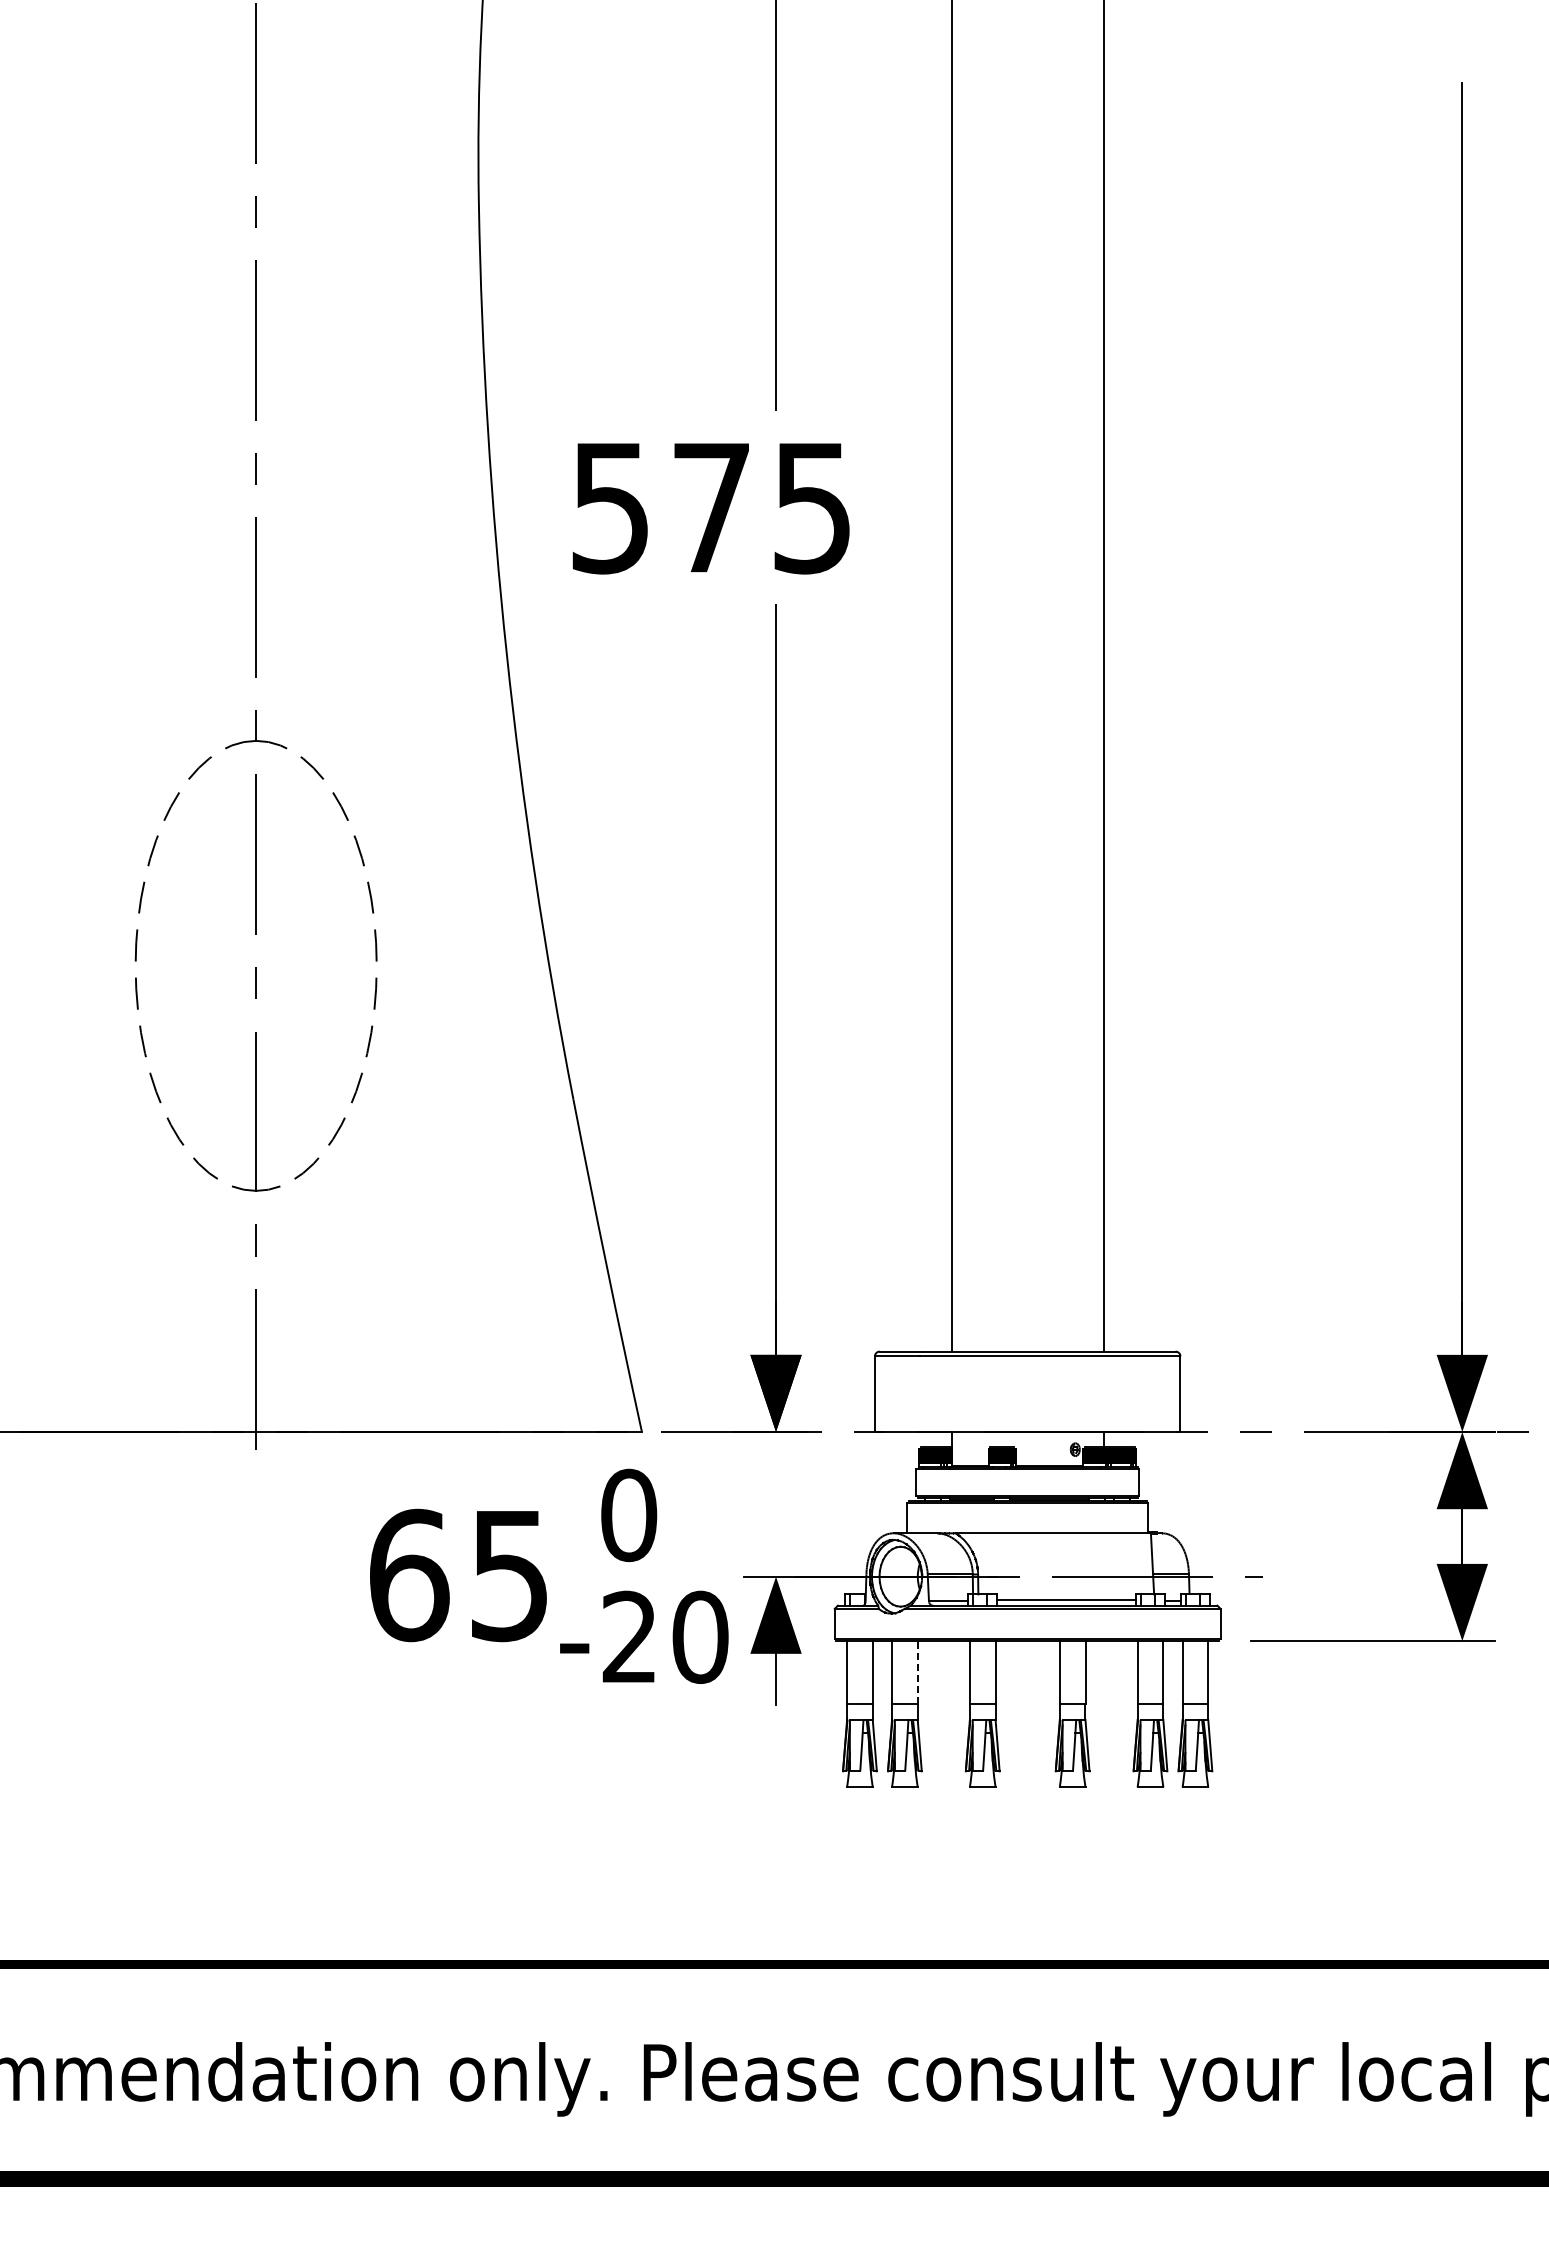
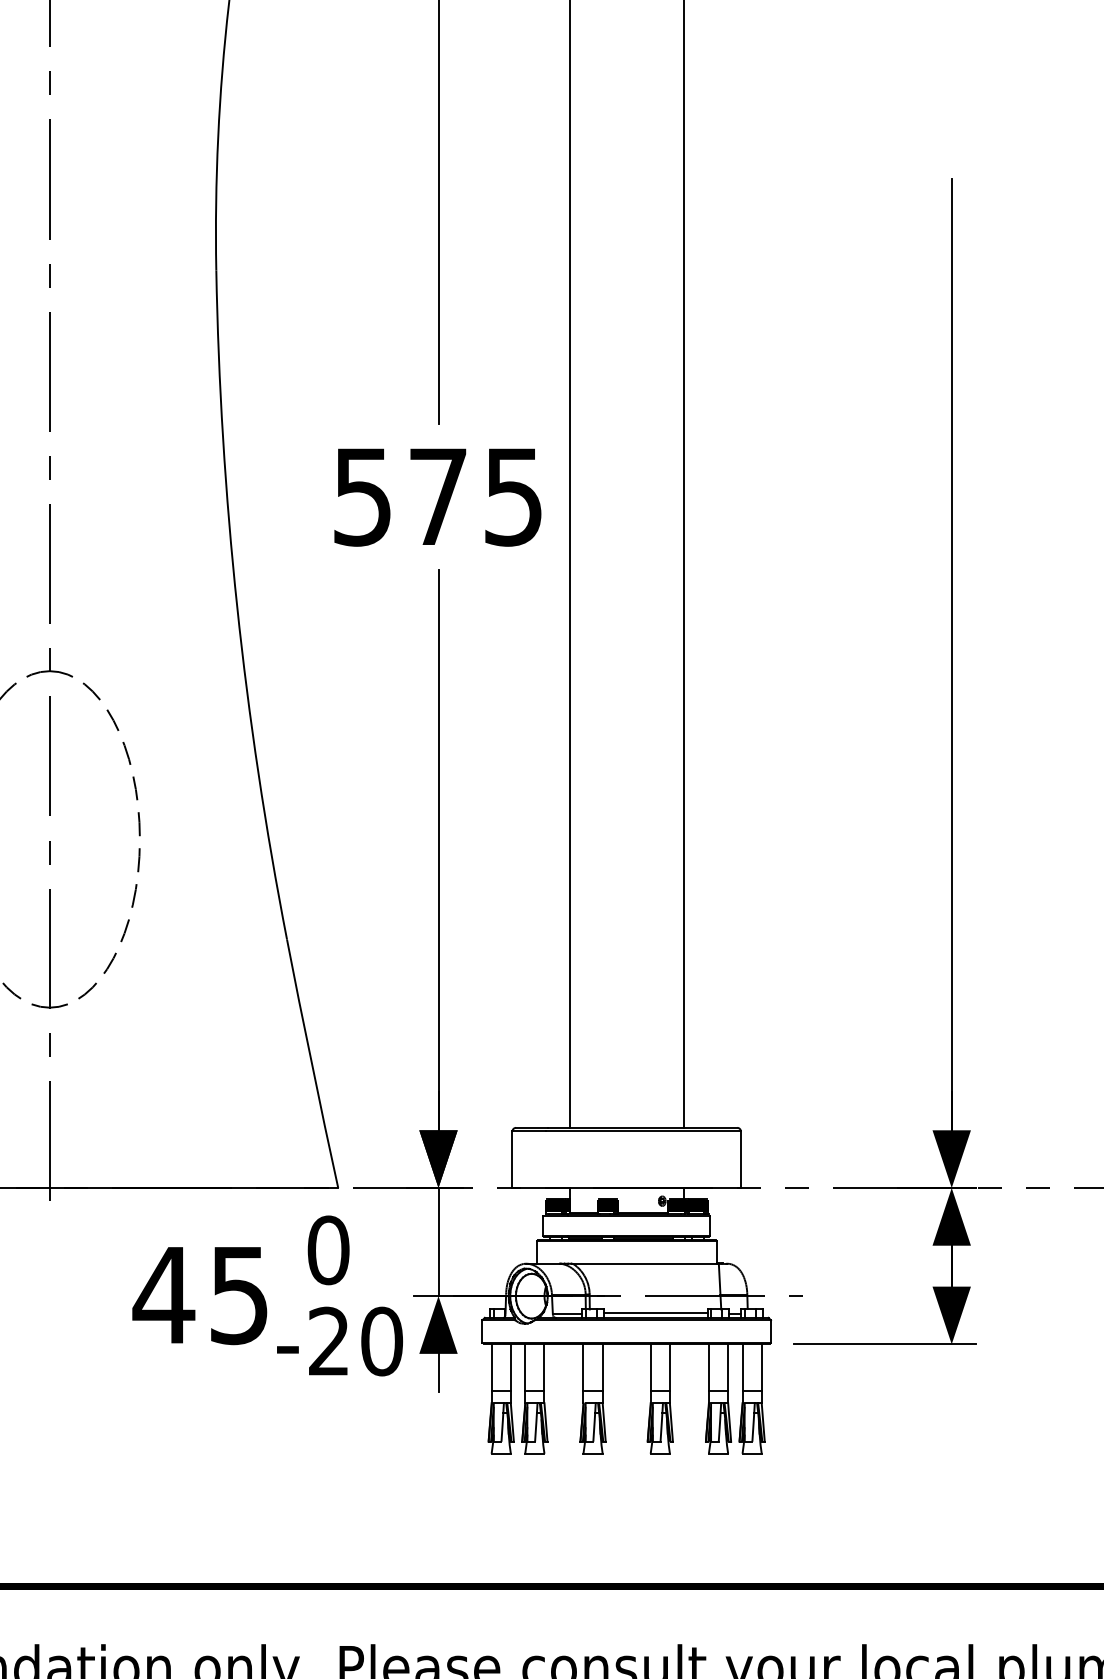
text: (710, 508) -> (437, 497), moved
line: (776, 1504) -> (438, 1242), added
text: (408, 1575) -> (163, 1295), 65 -> 45
line: (917, 1671) -> (544, 1367), dashed -> solid

